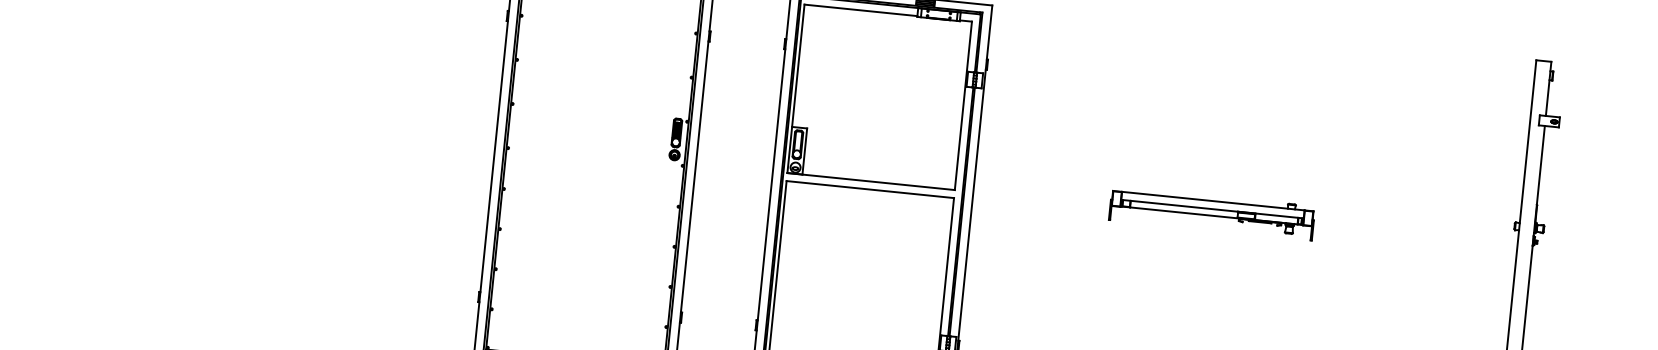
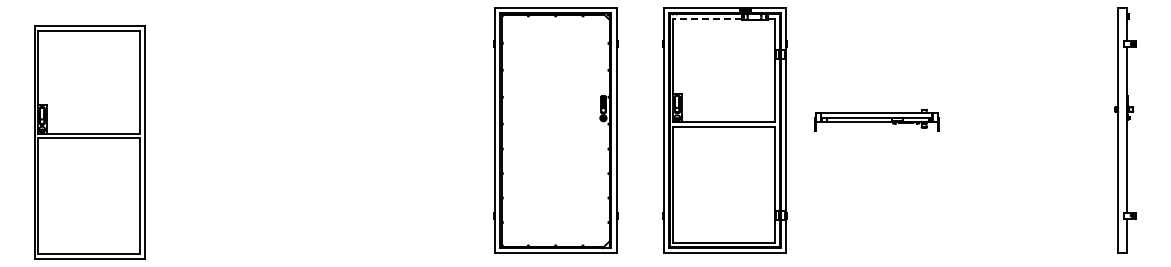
line: (859, 10) -> (706, 19), solid -> dashed
part: (1211, 211) -> (876, 119), moved

